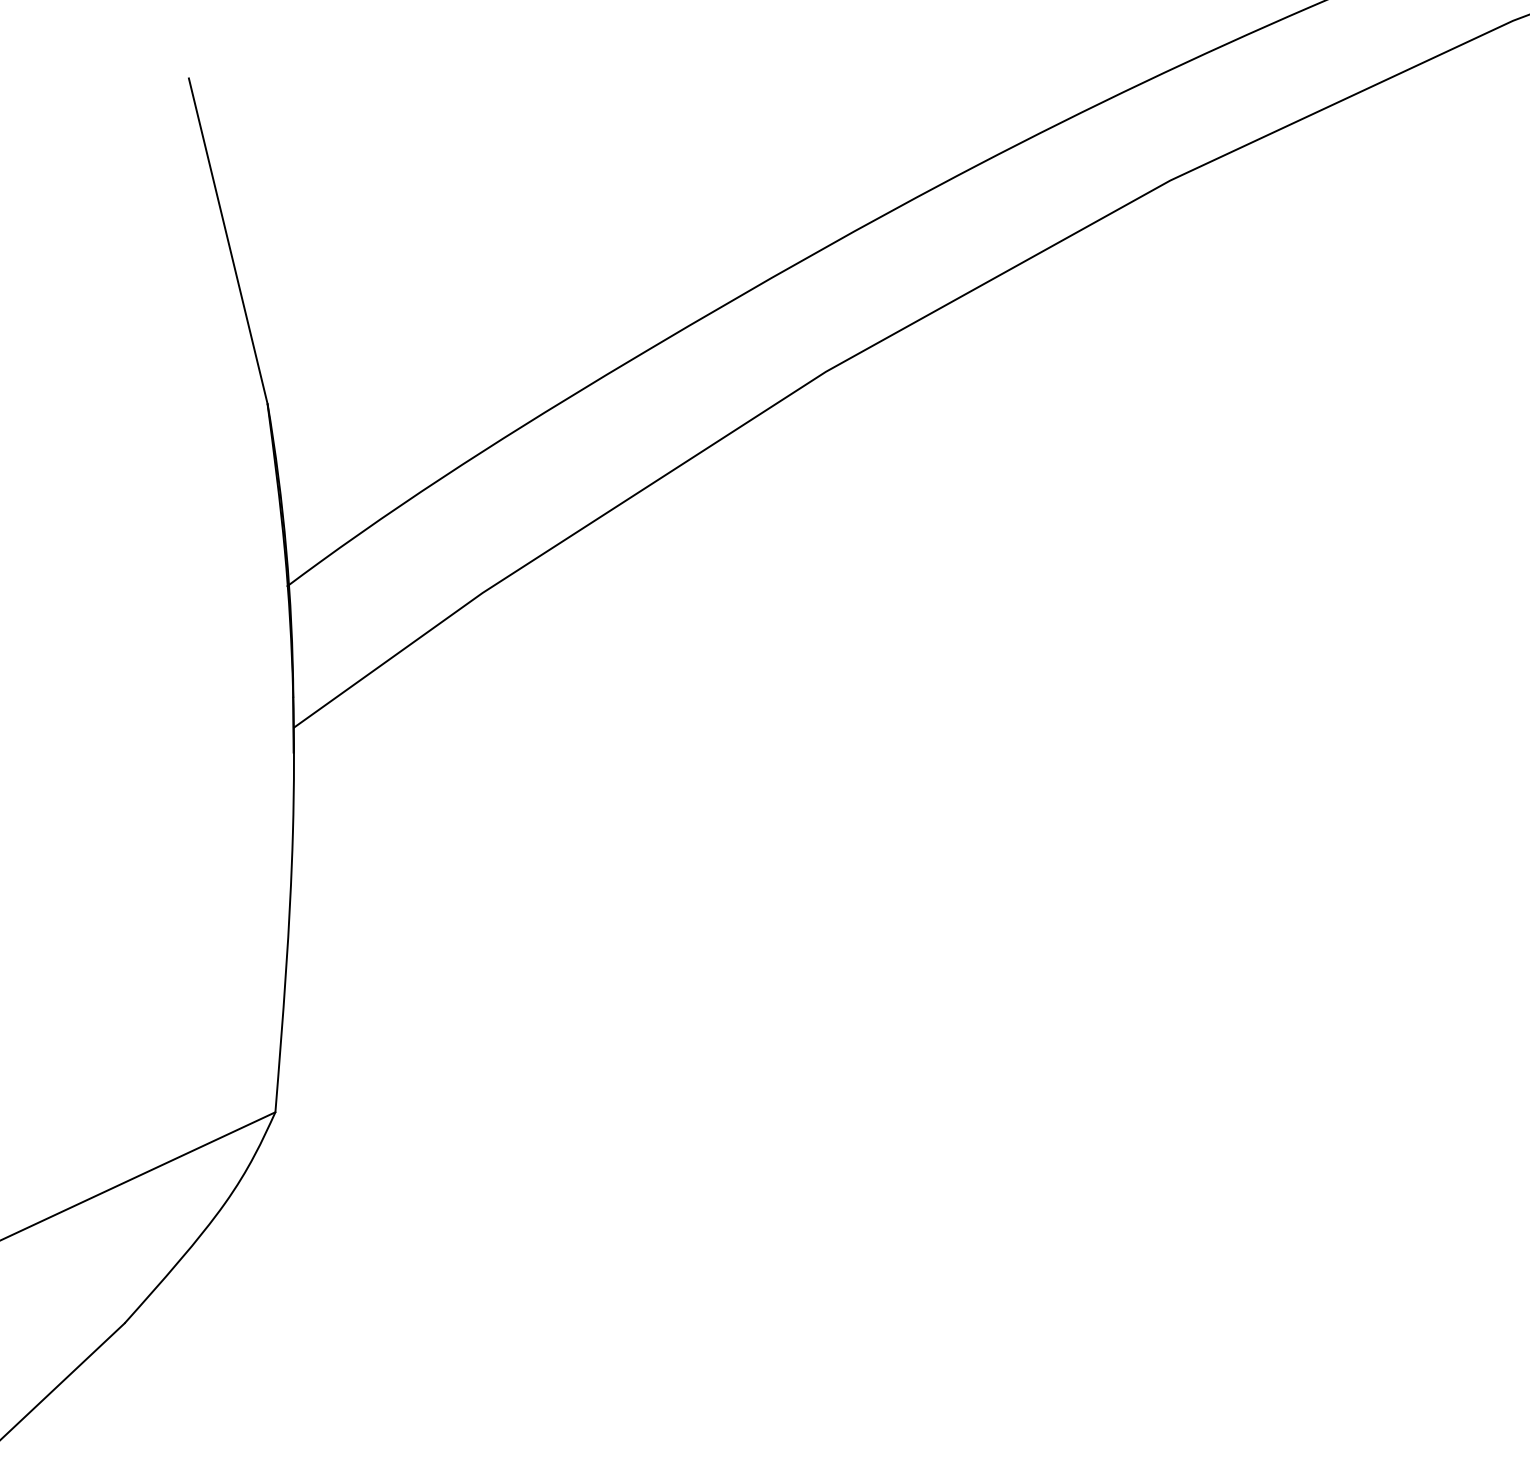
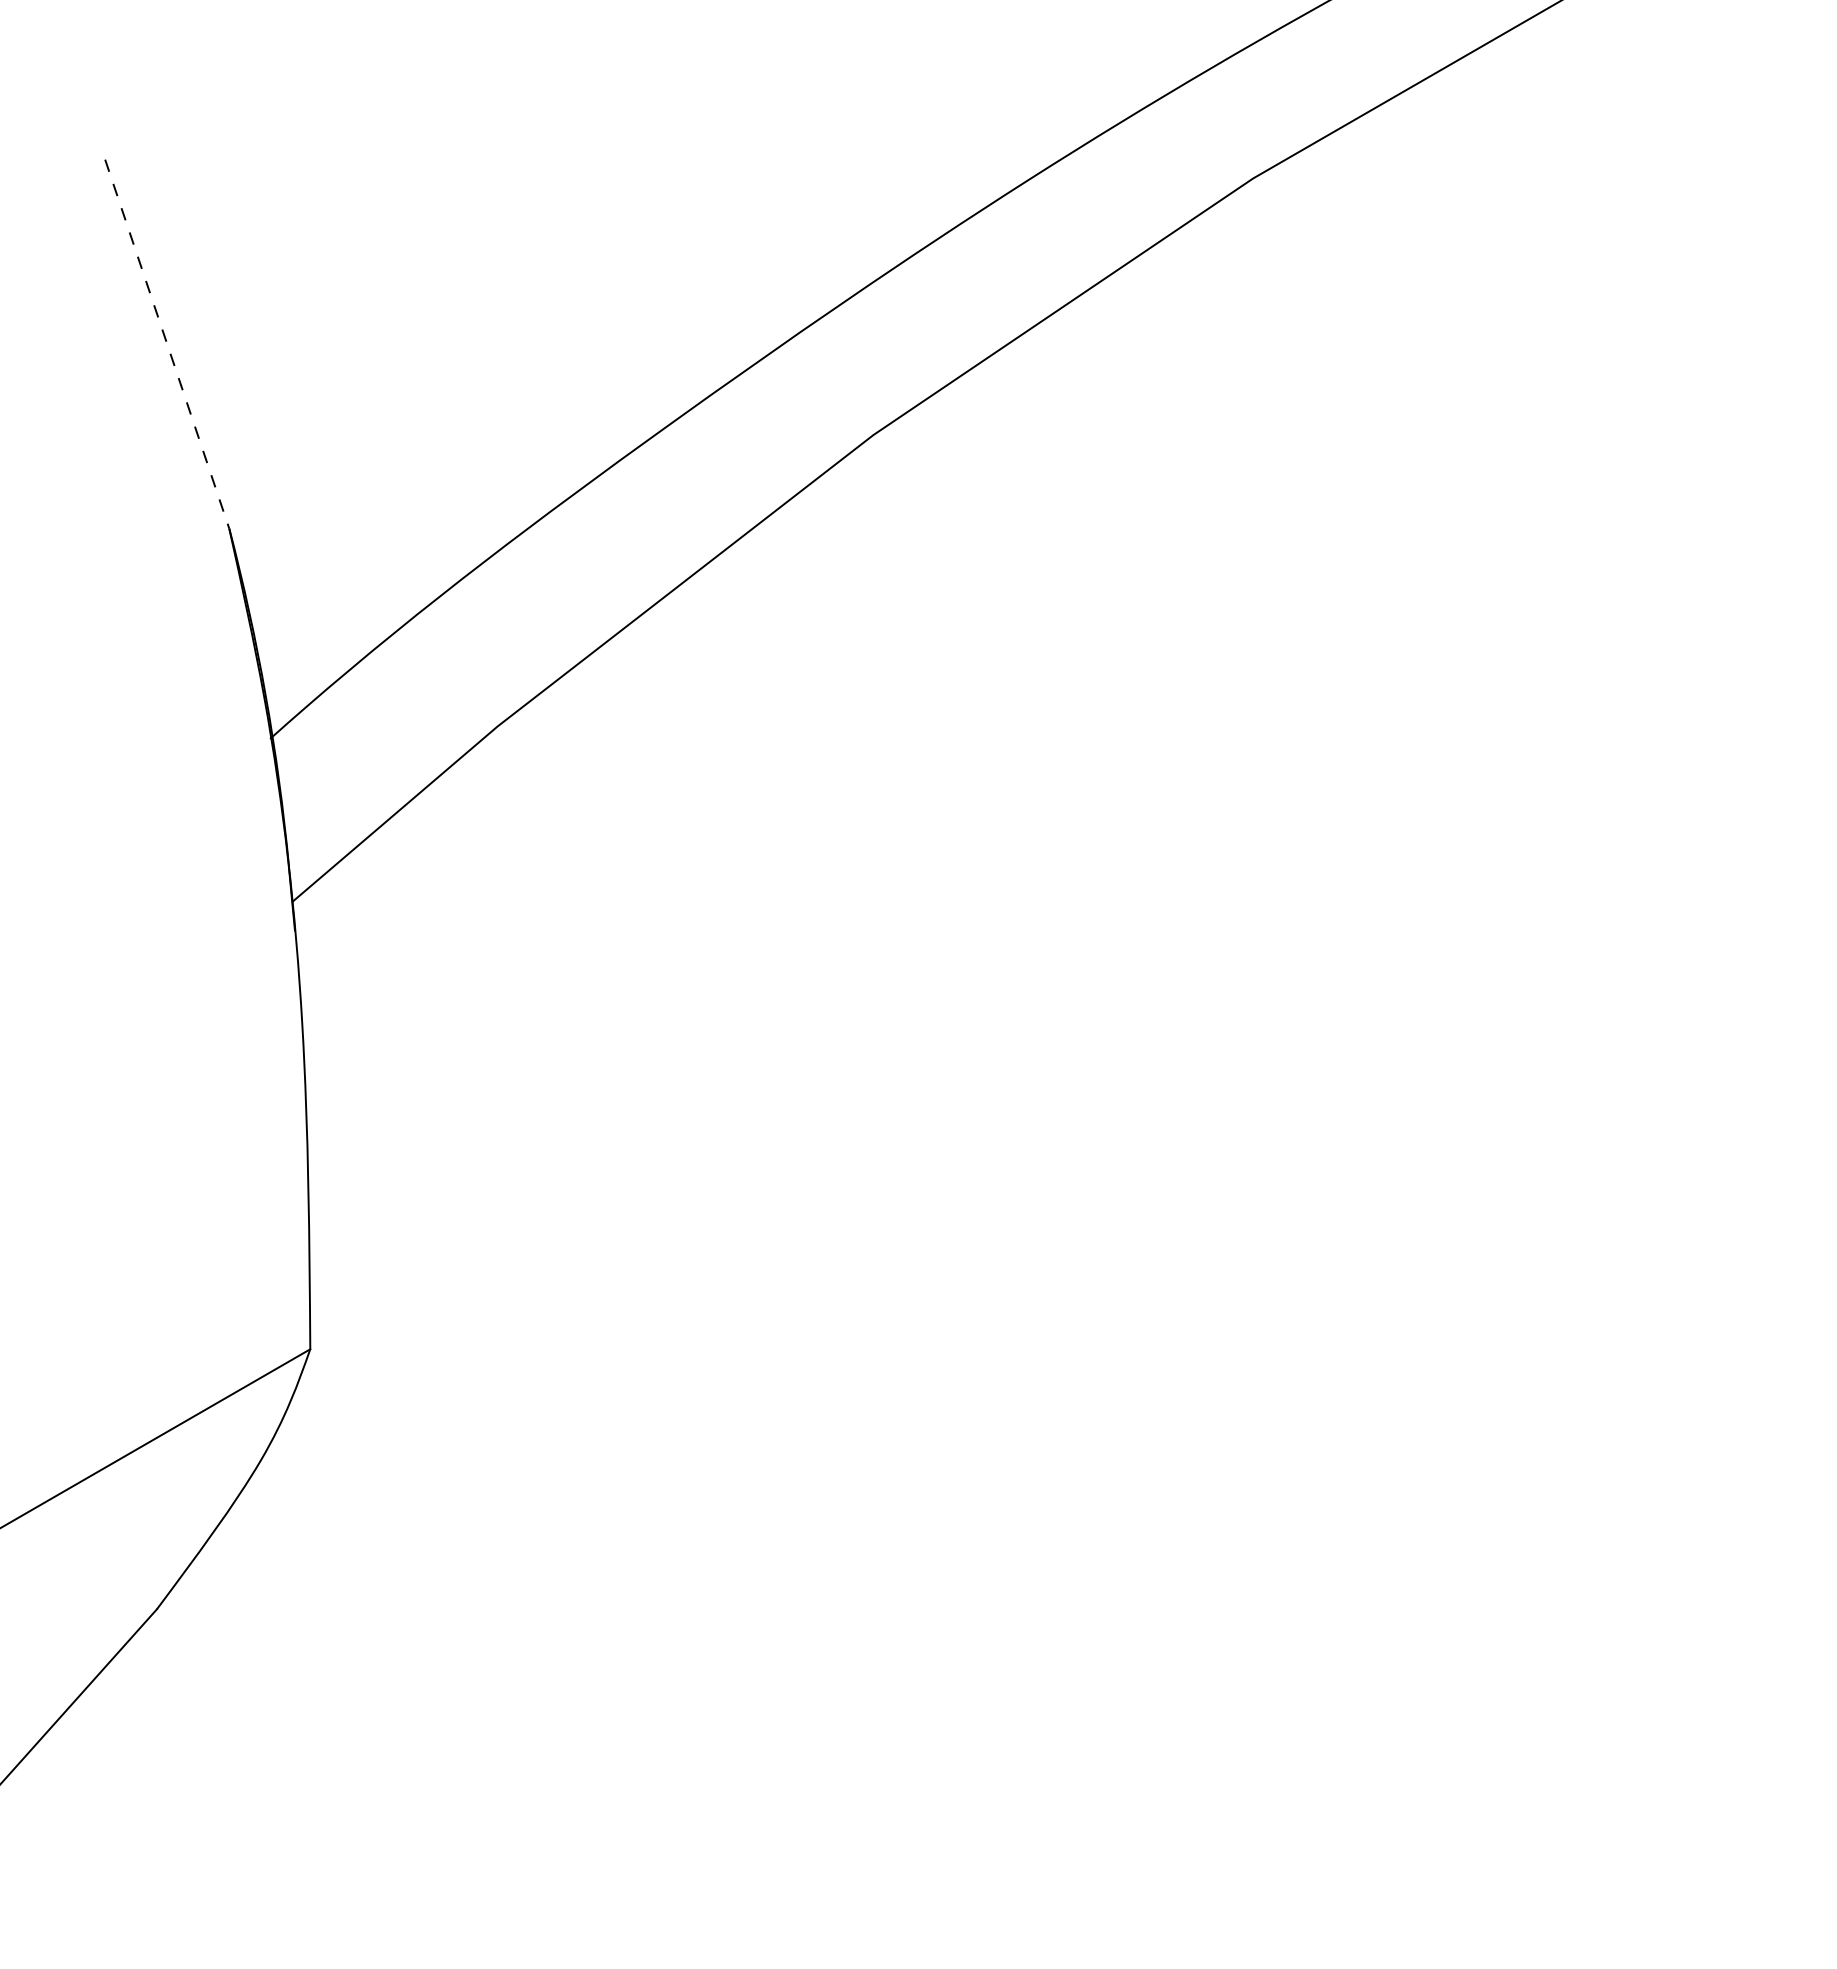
line: (228, 241) -> (167, 344), solid -> dashed

